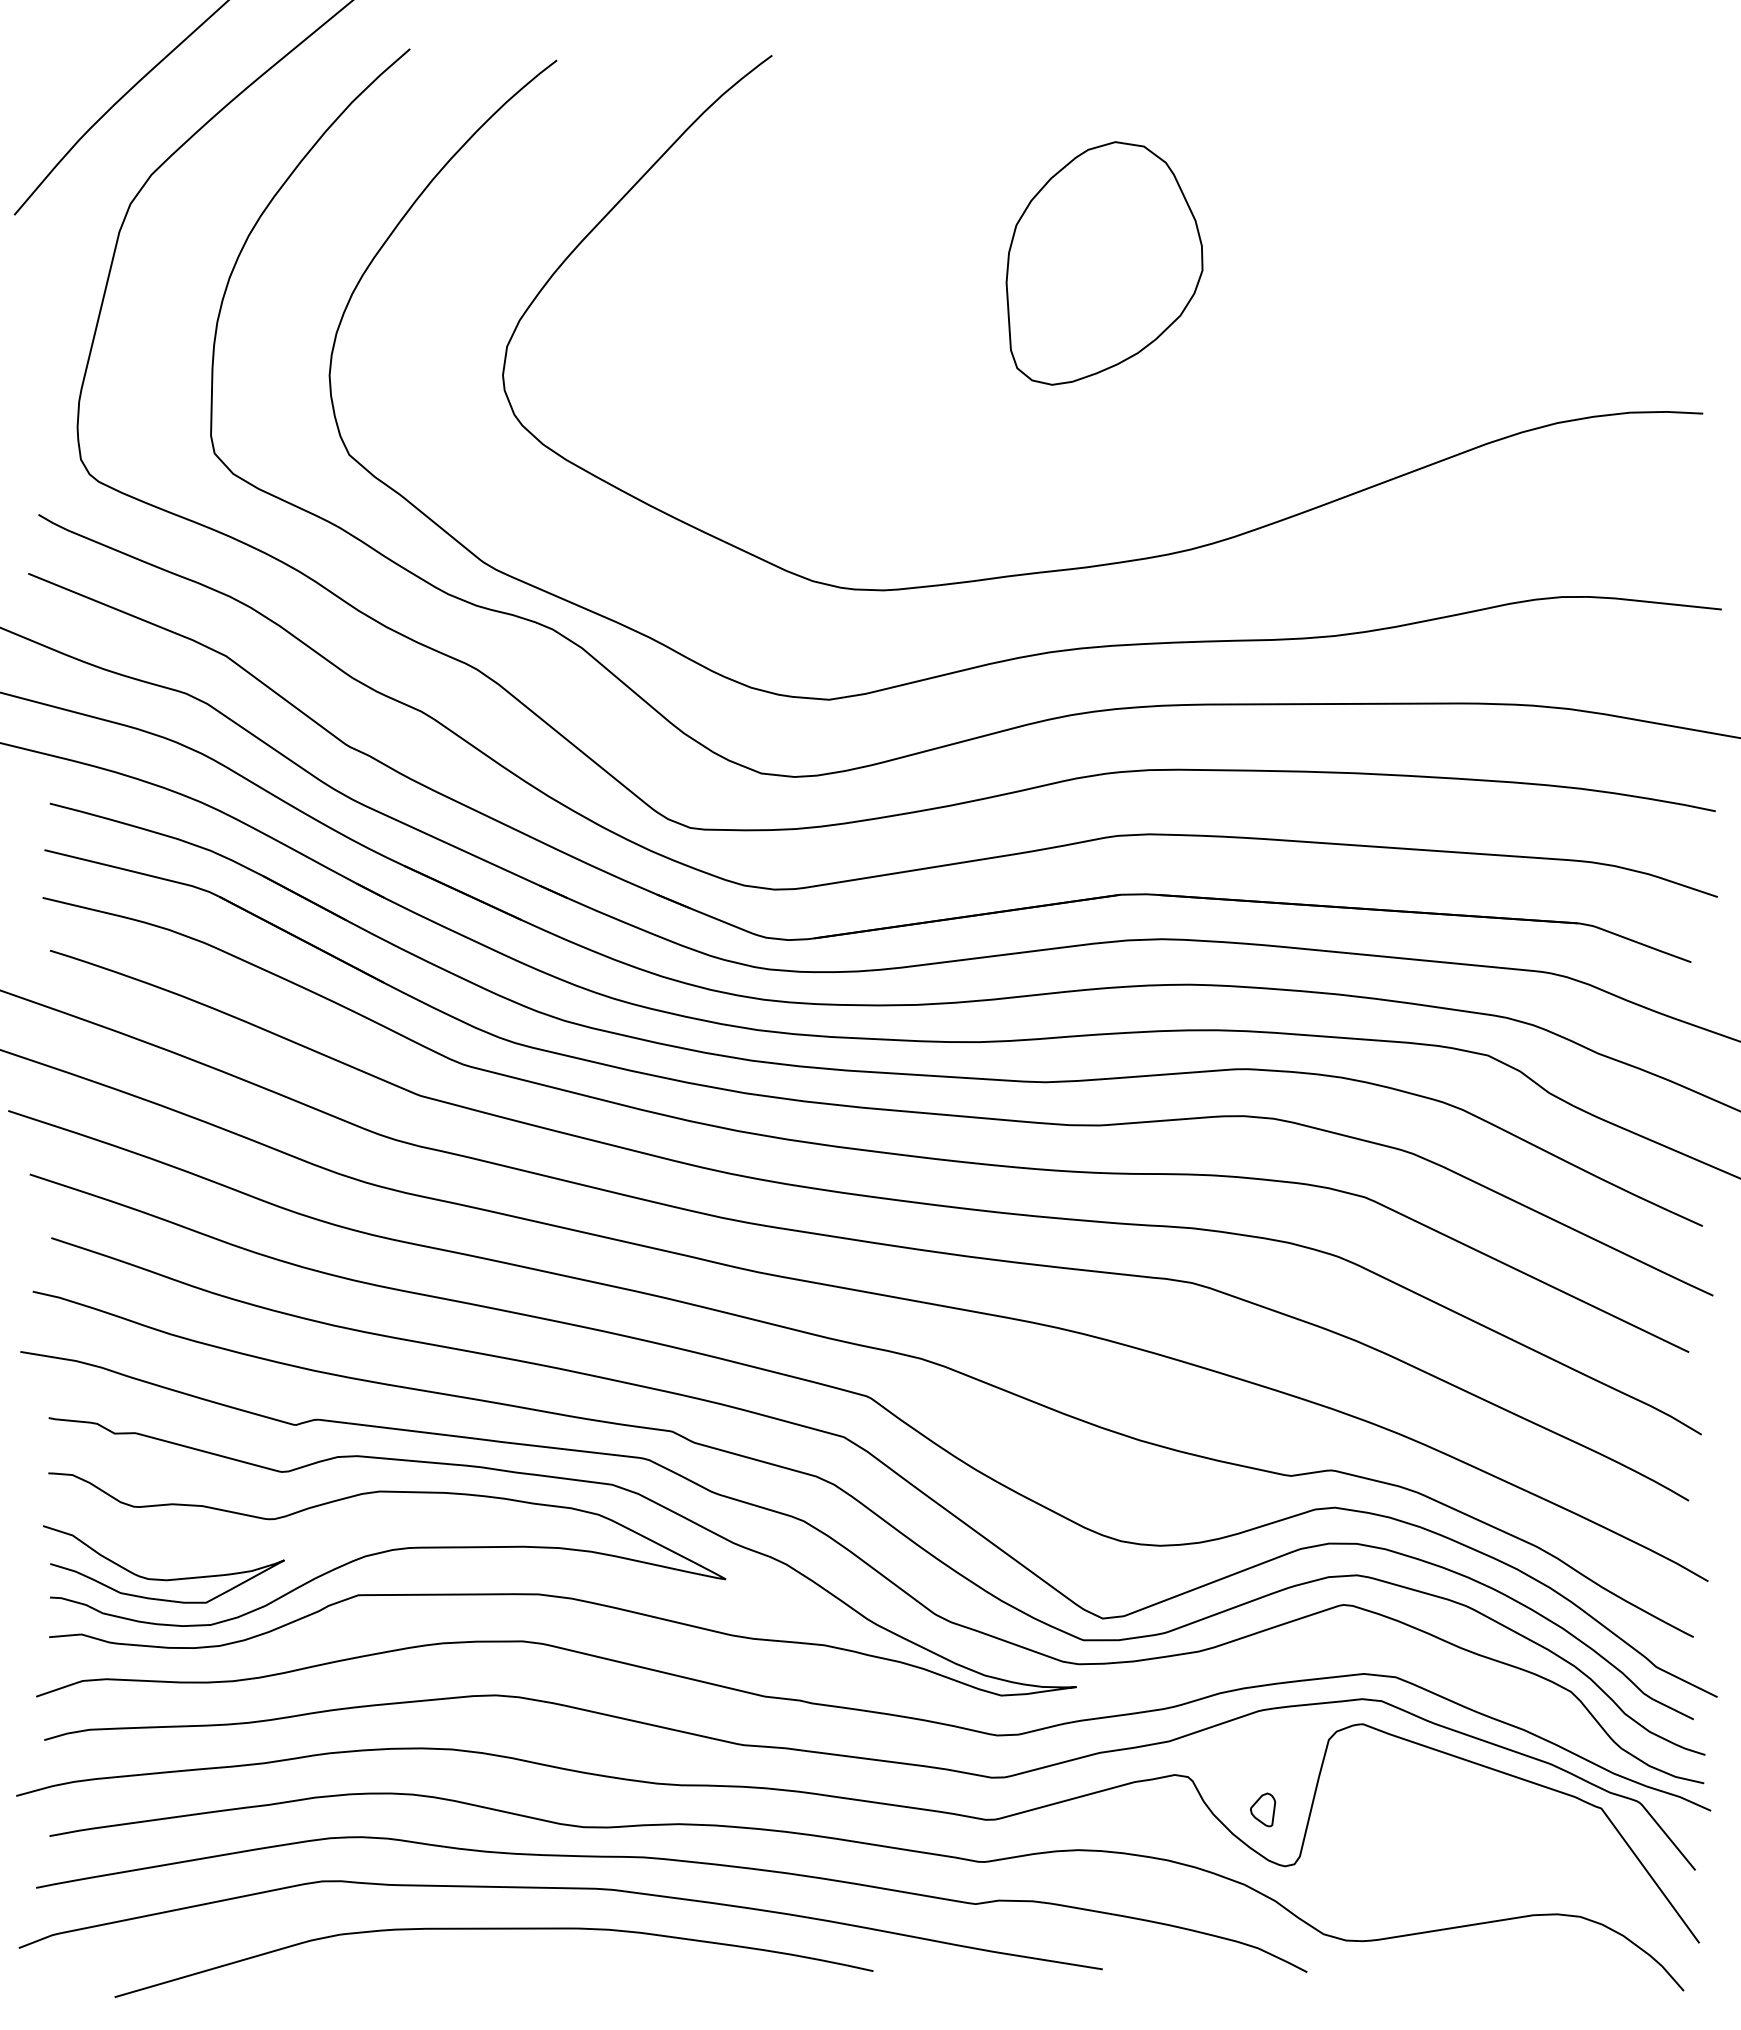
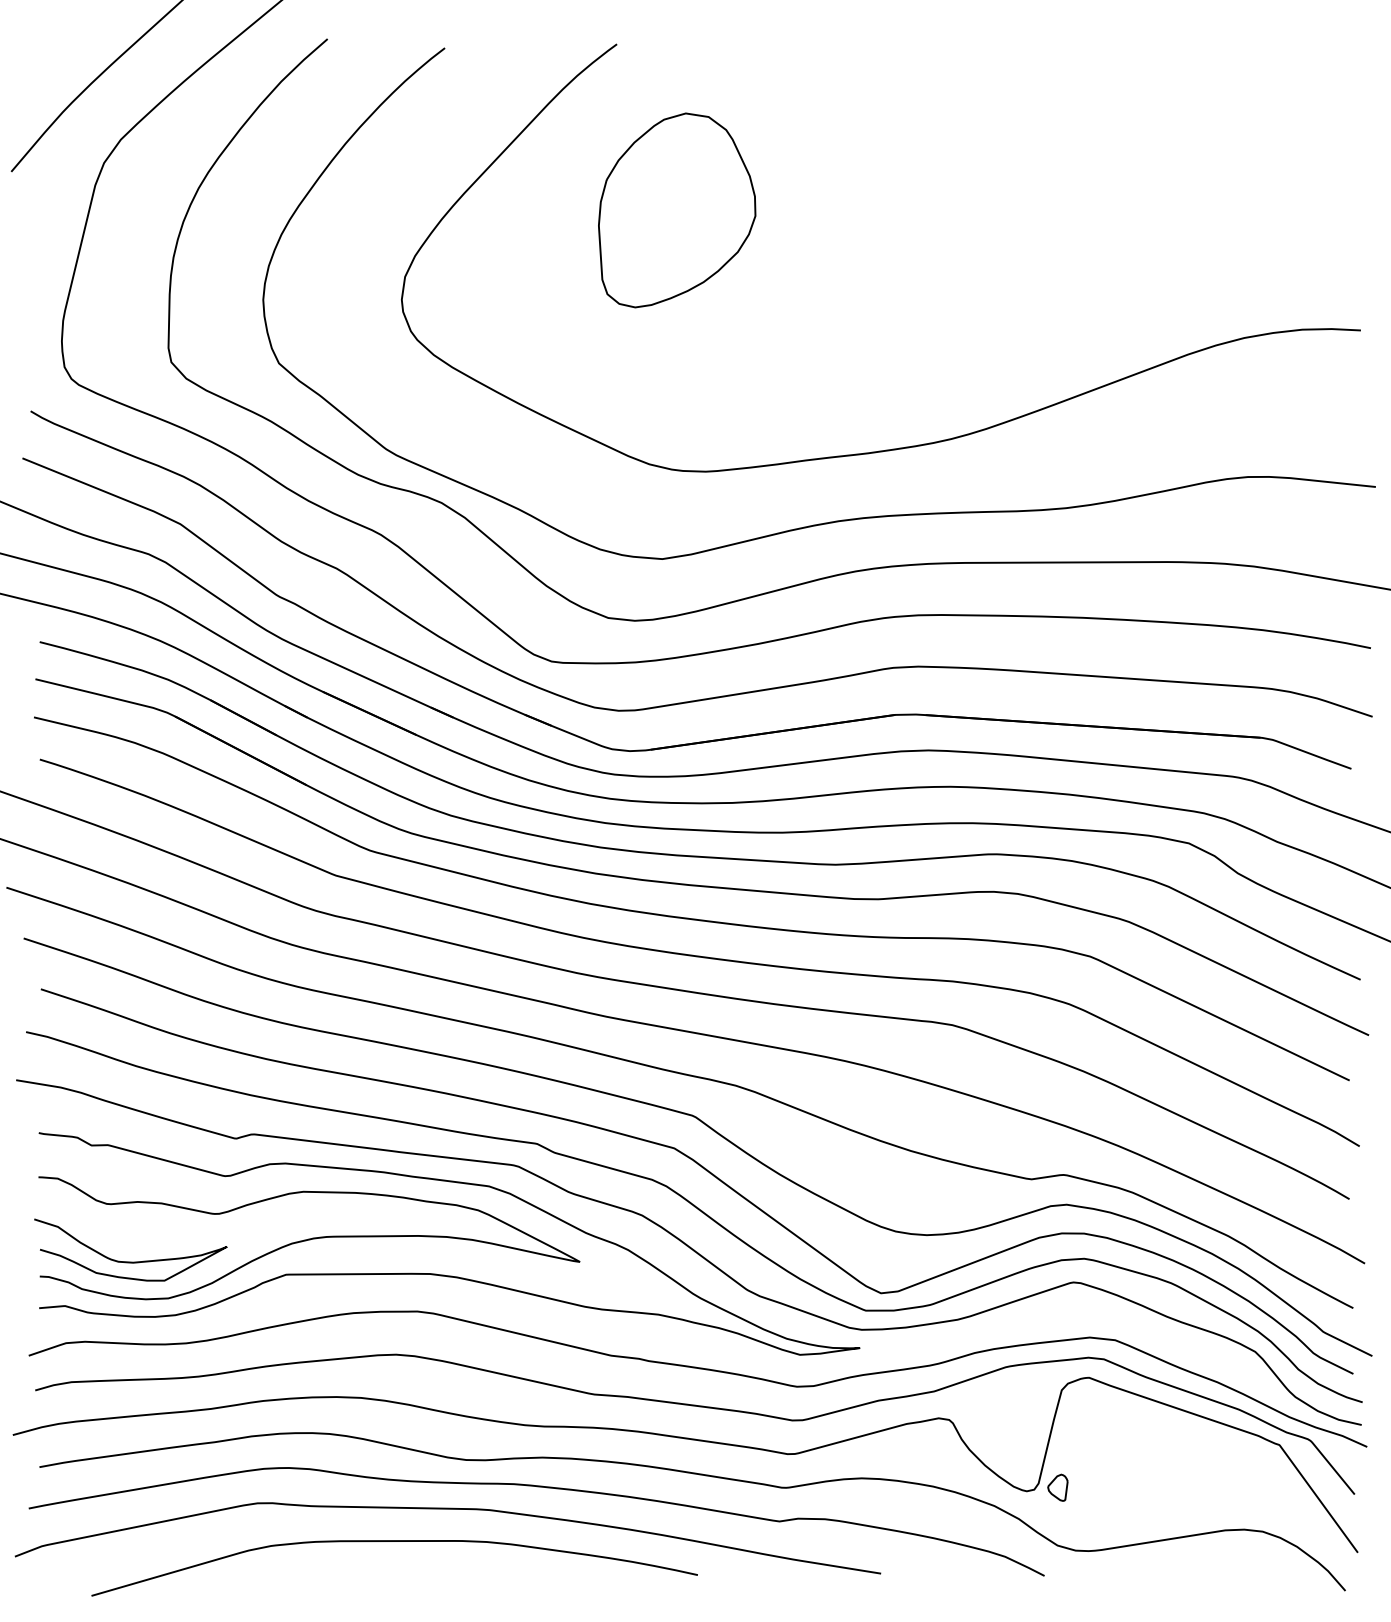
part: (1104, 263) -> (677, 210), moved
part: (1263, 1809) -> (1058, 1487), moved

